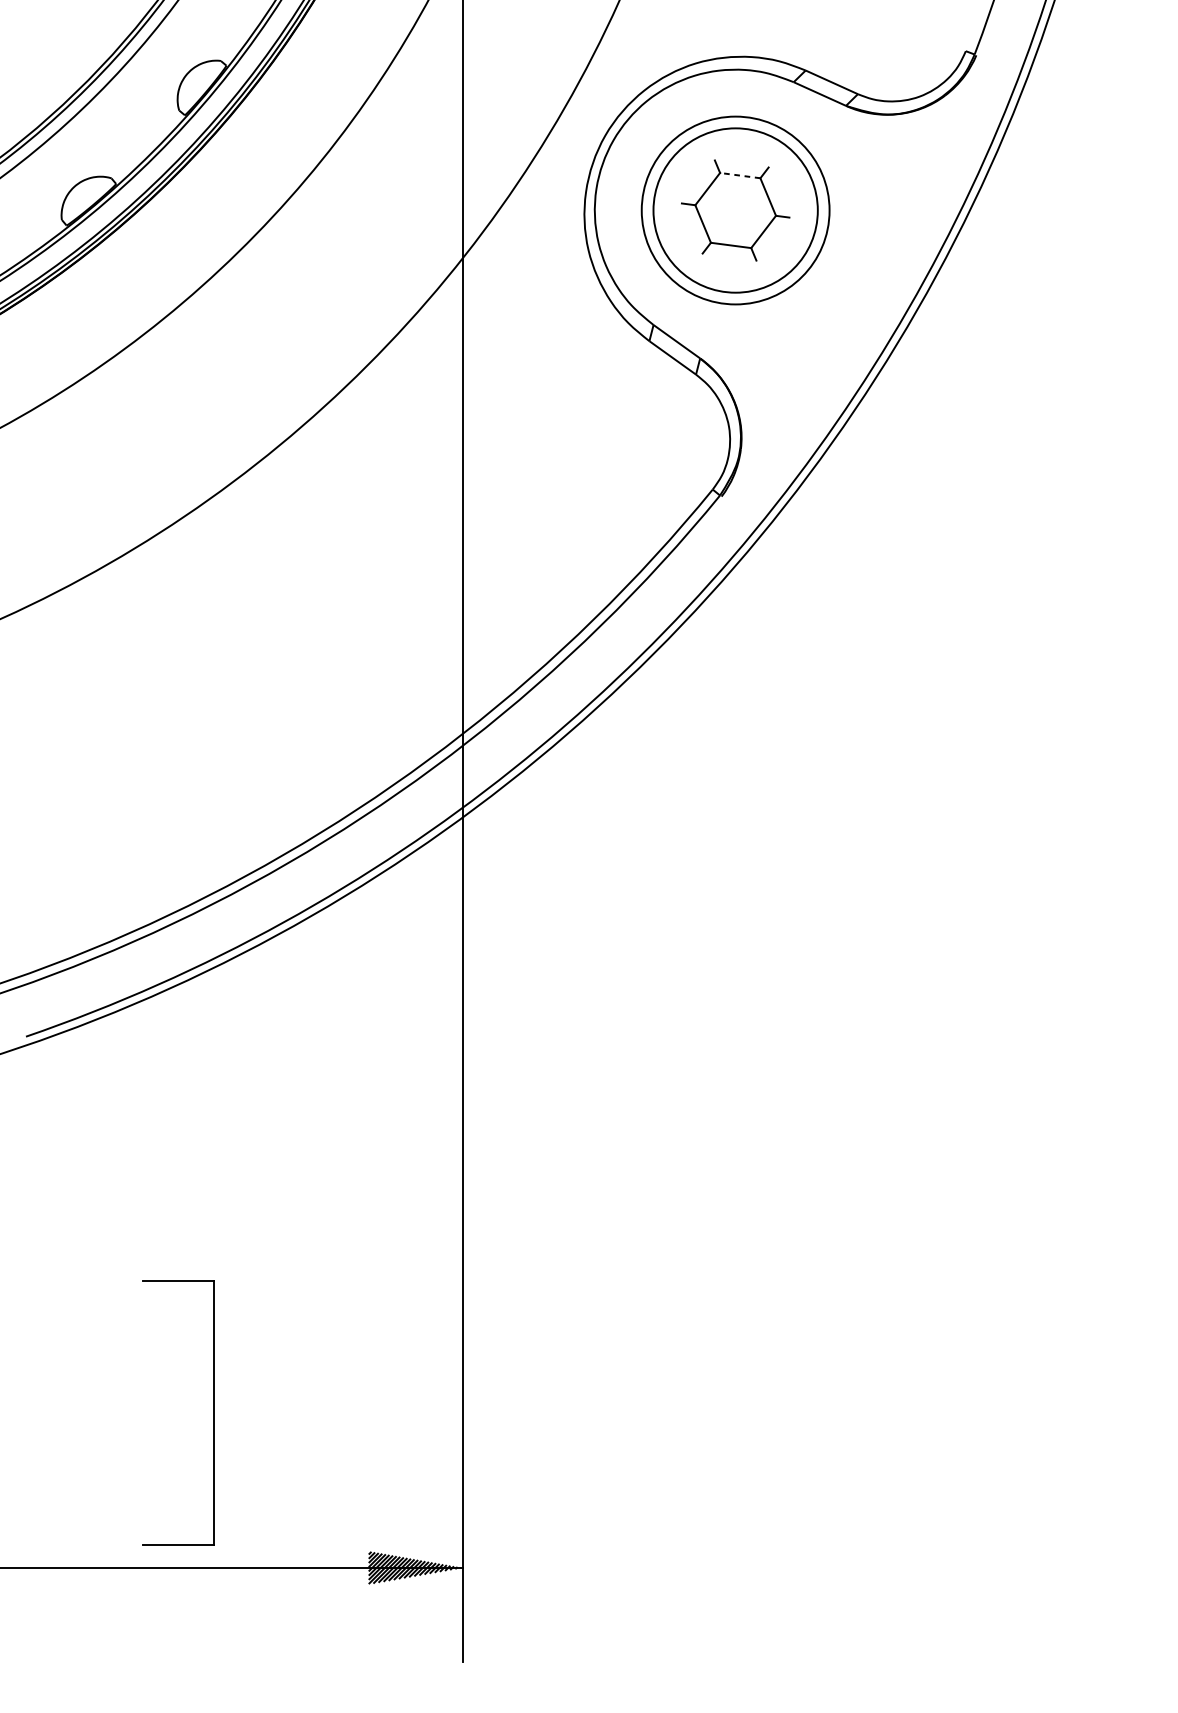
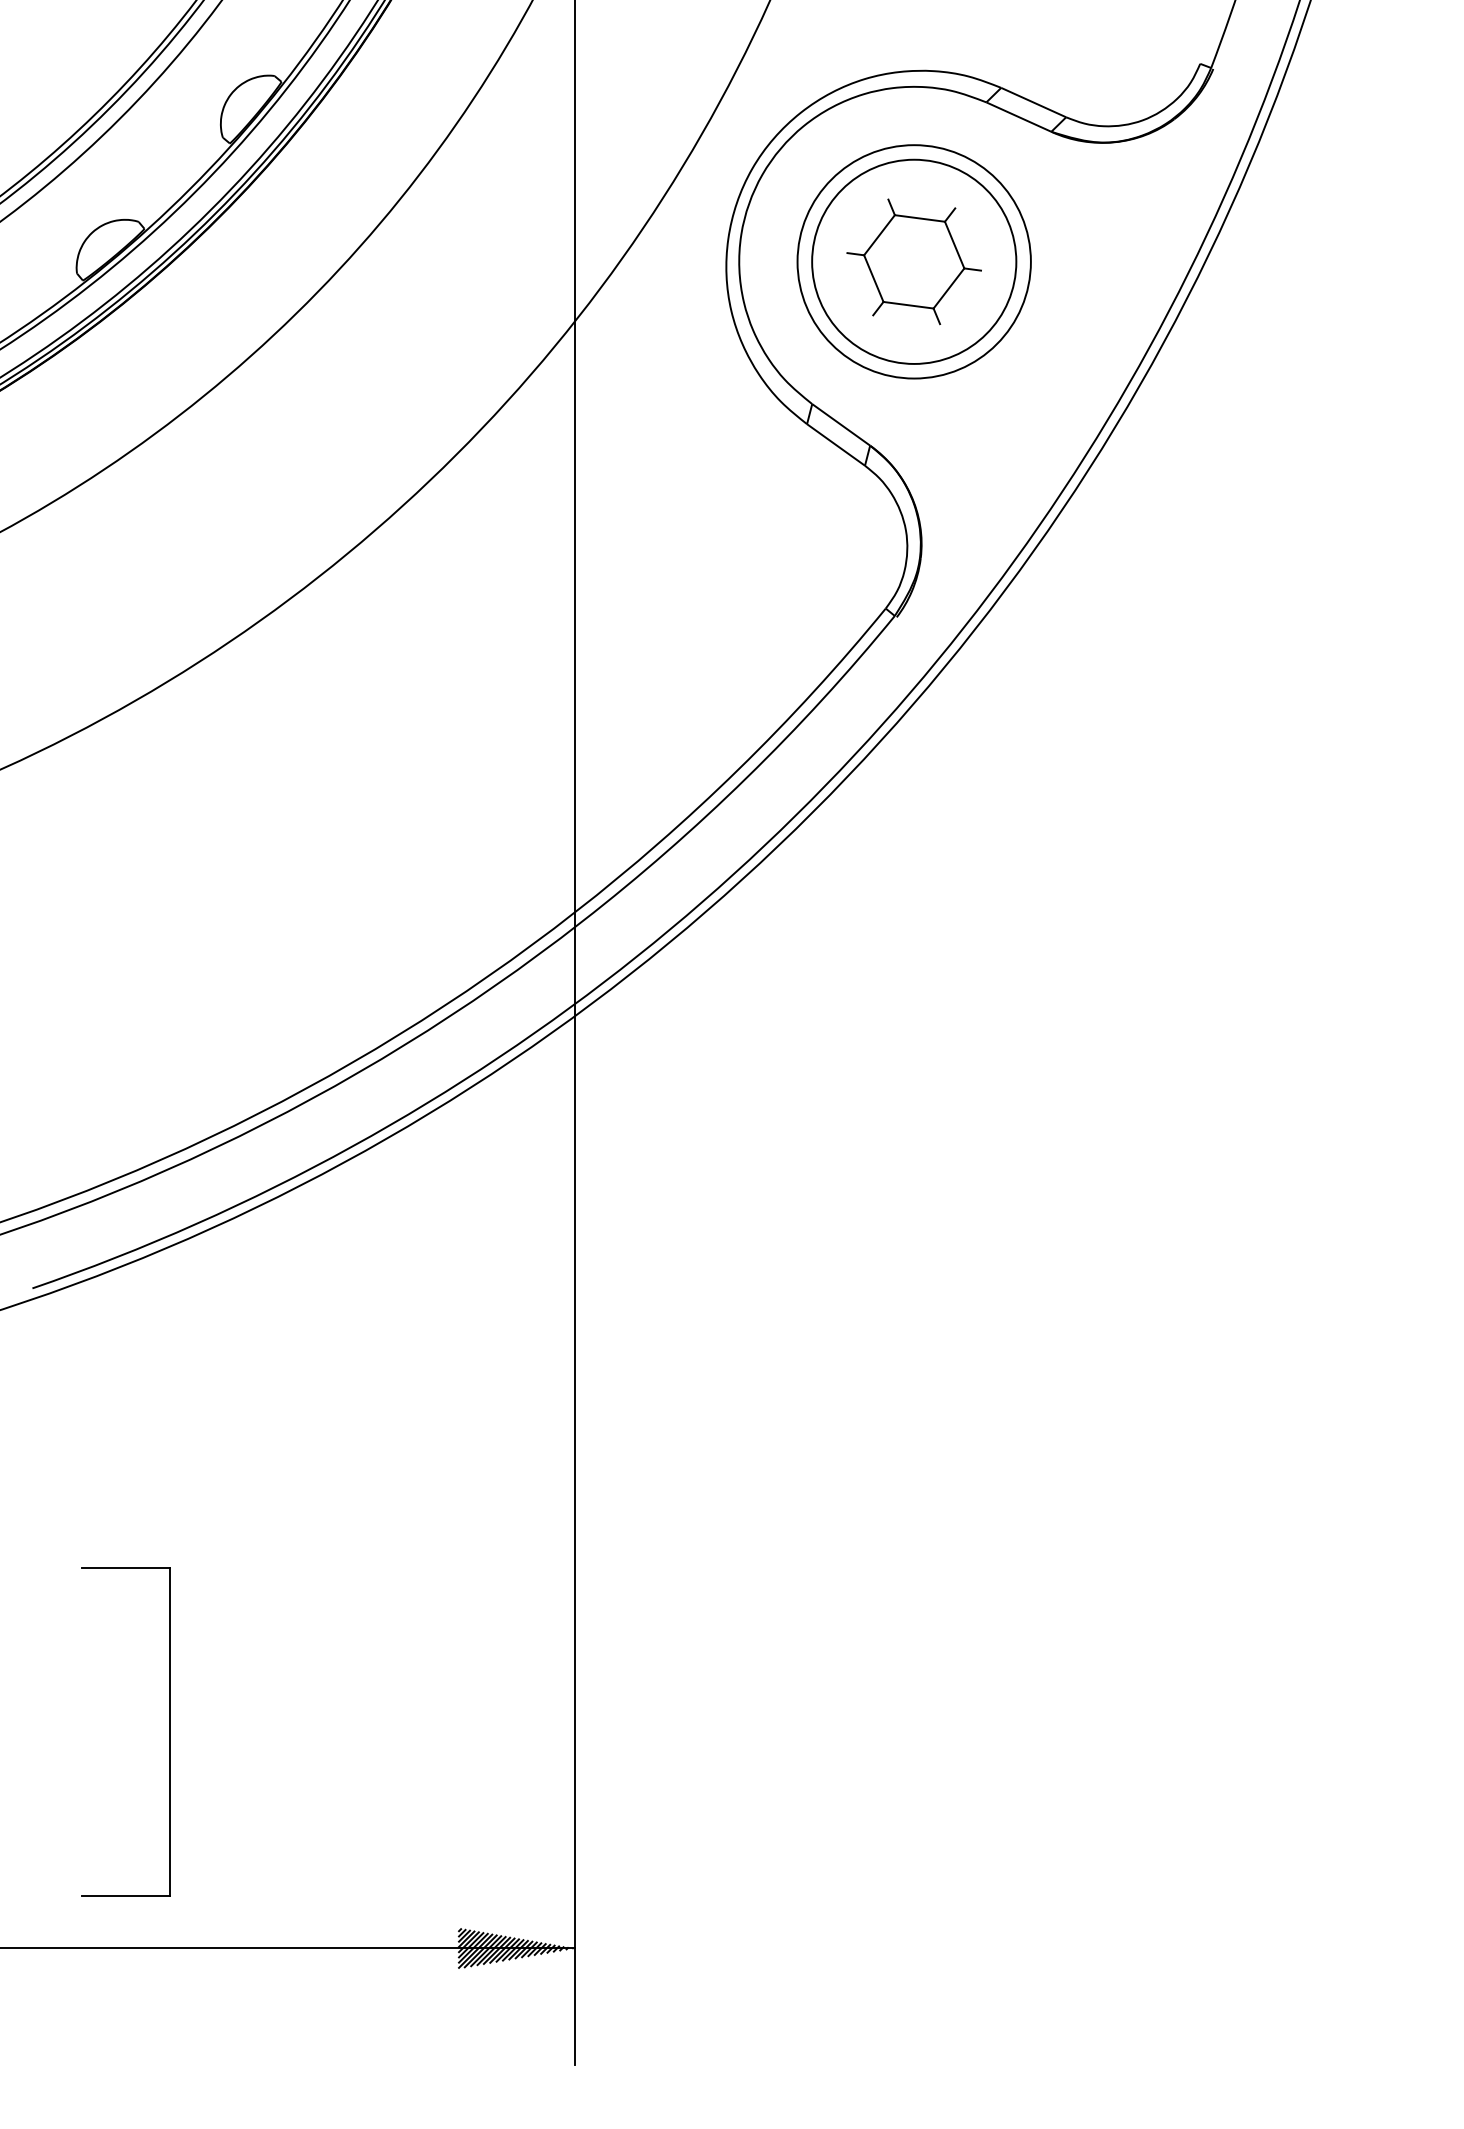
line: (739, 175) -> (919, 218), dashed -> solid
part: (213, 1412) -> (169, 1731), moved

